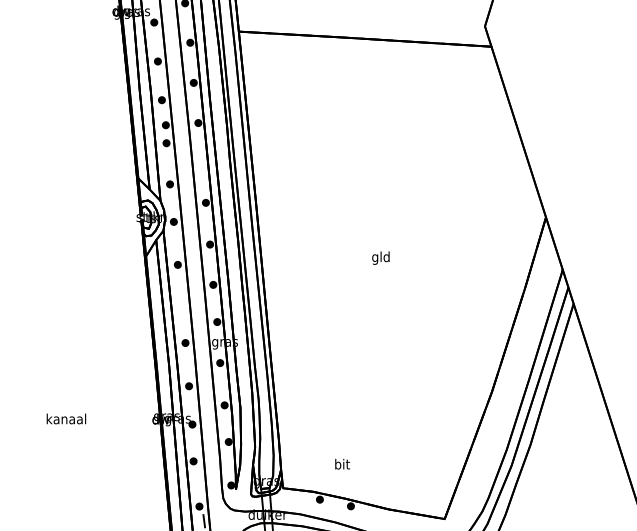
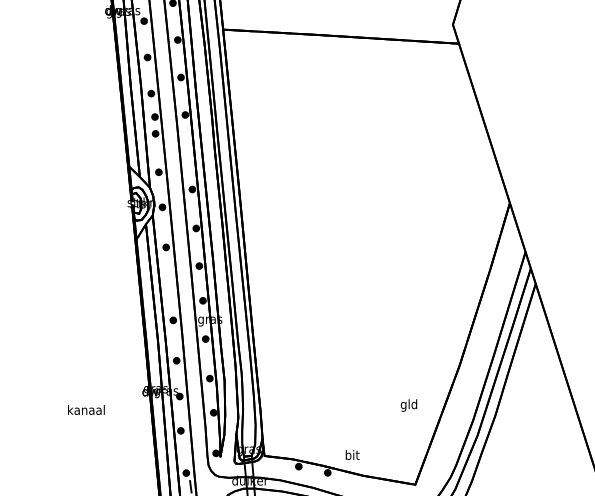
text: (380, 257) -> (408, 404), moved
text: (66, 418) -> (86, 409), moved
text: (342, 464) -> (352, 455), moved

